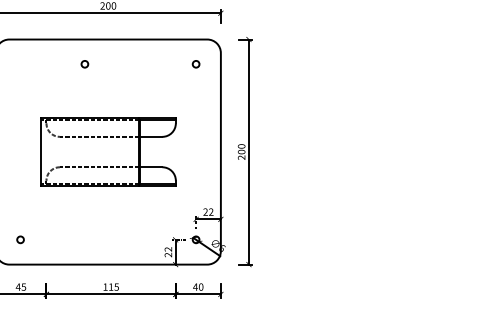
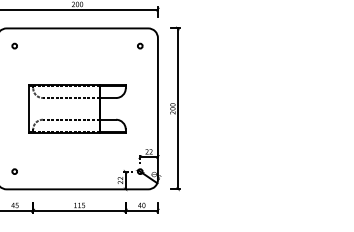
circle: (84, 63) -> (14, 45), moved

